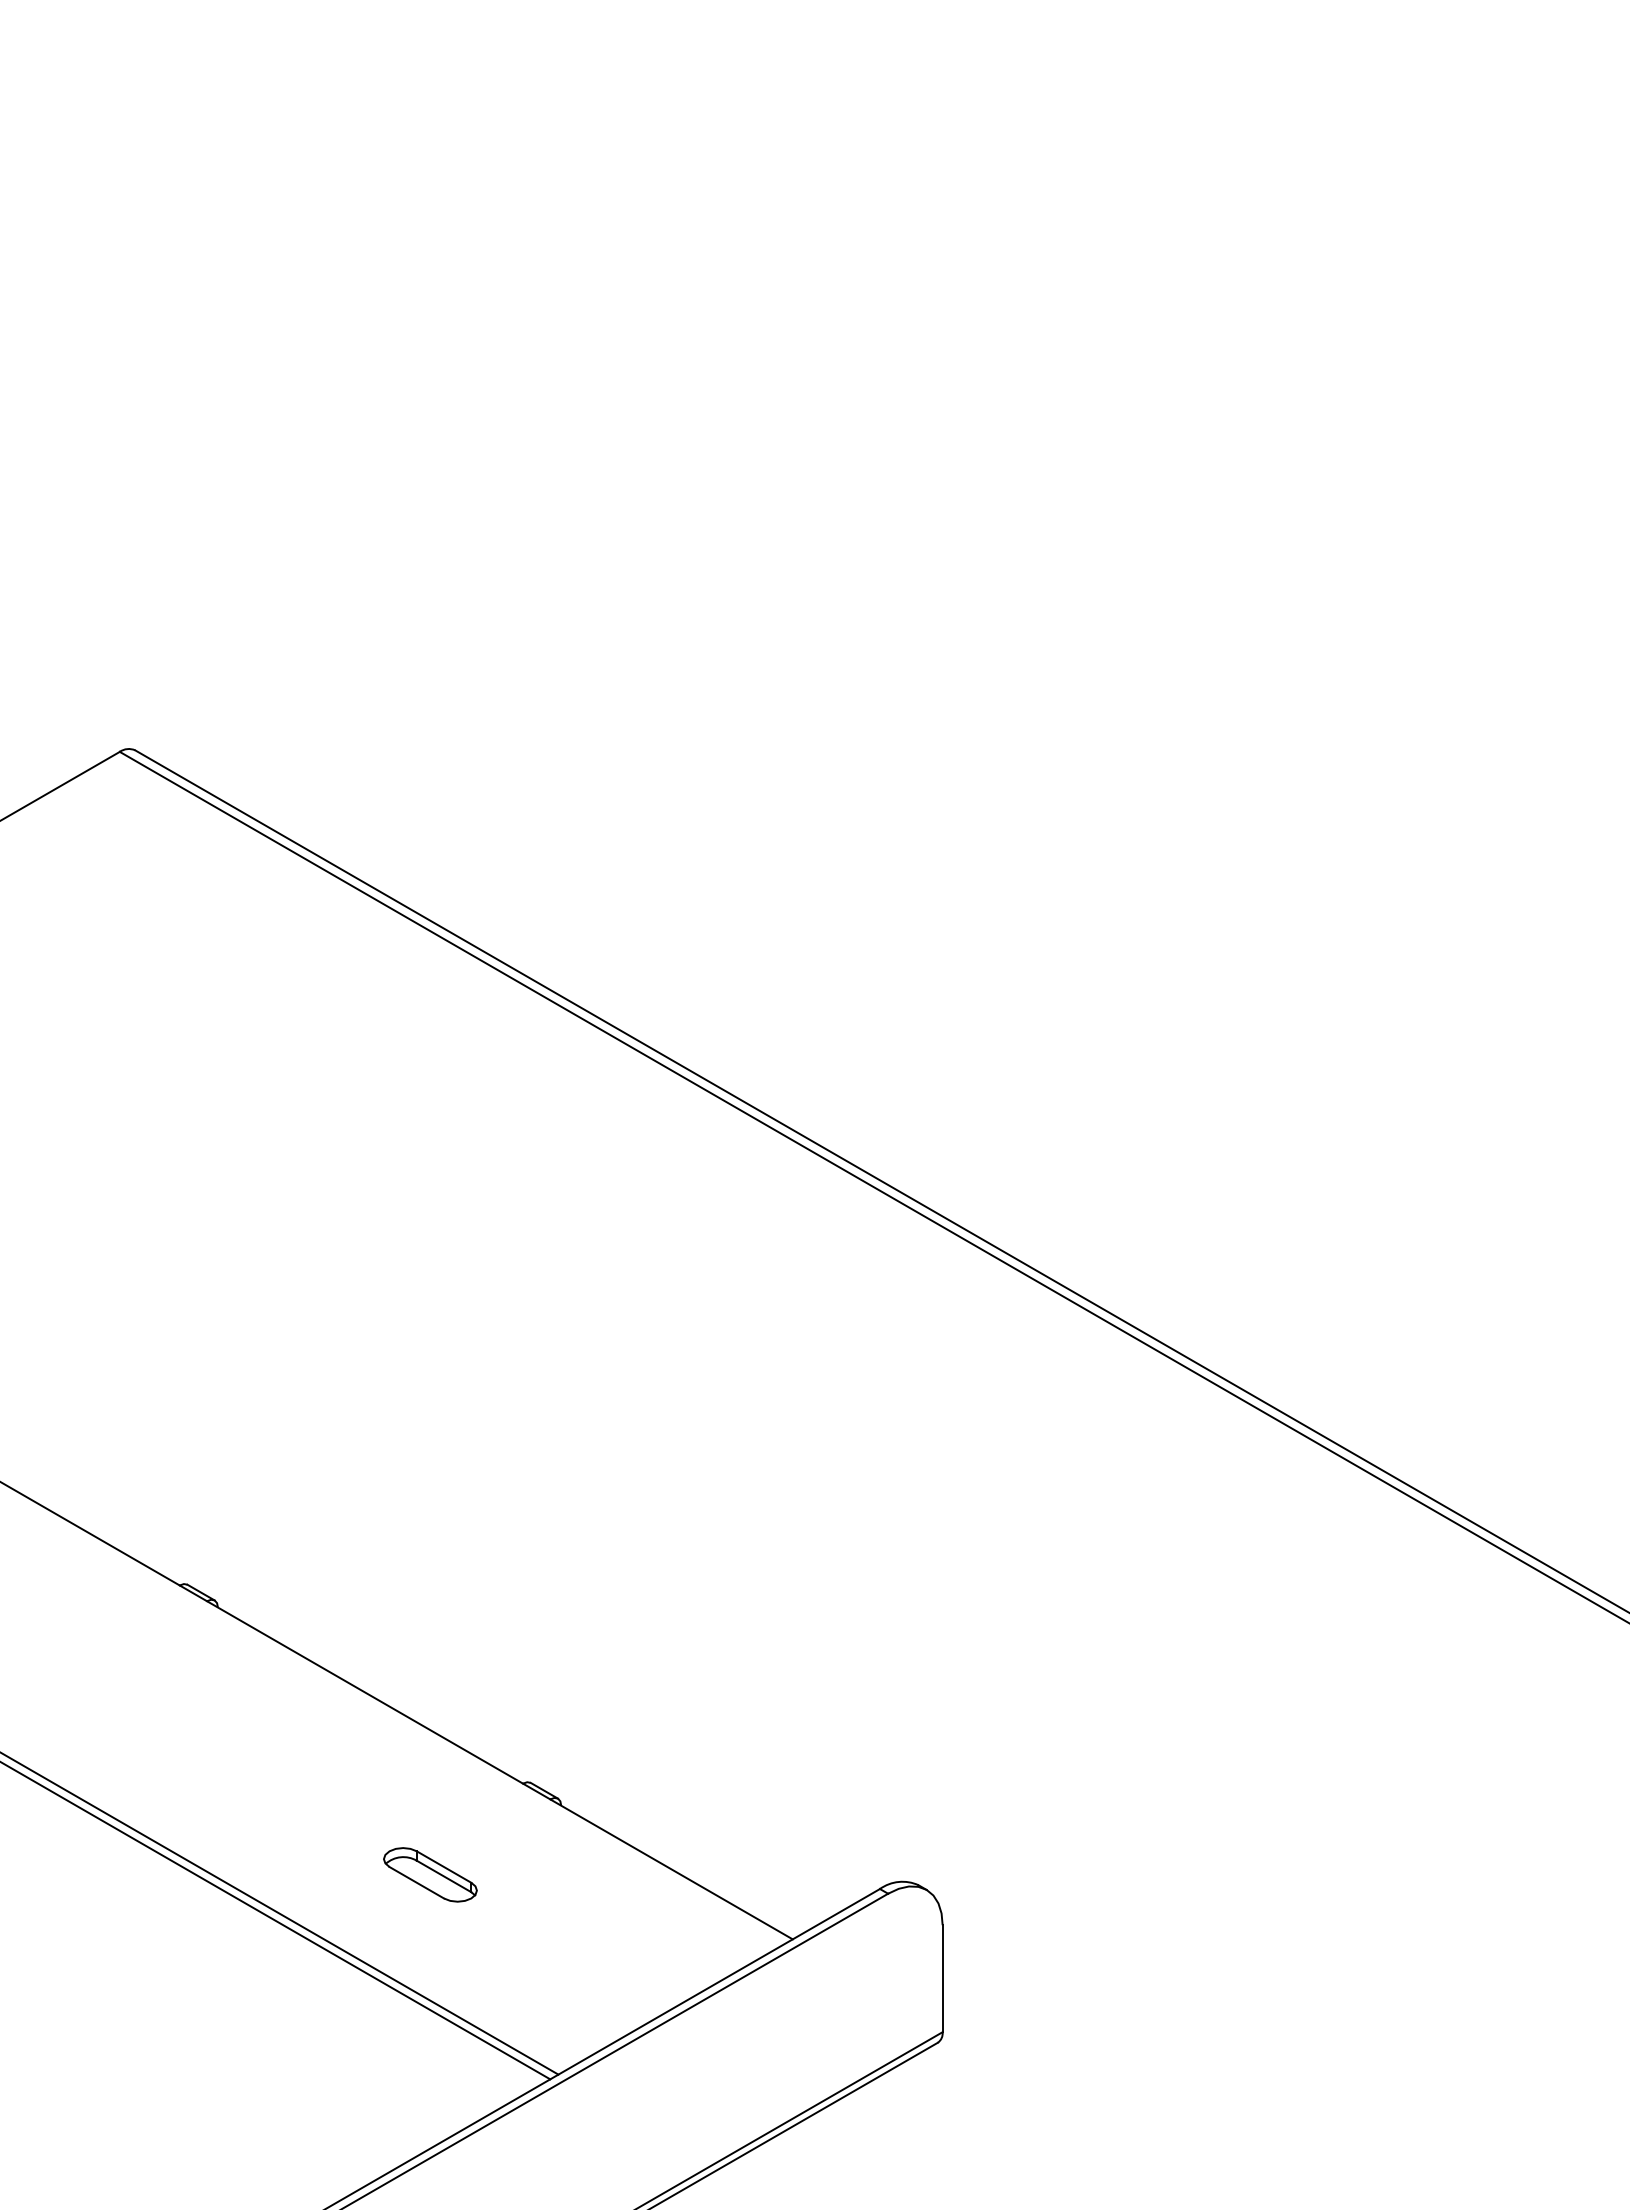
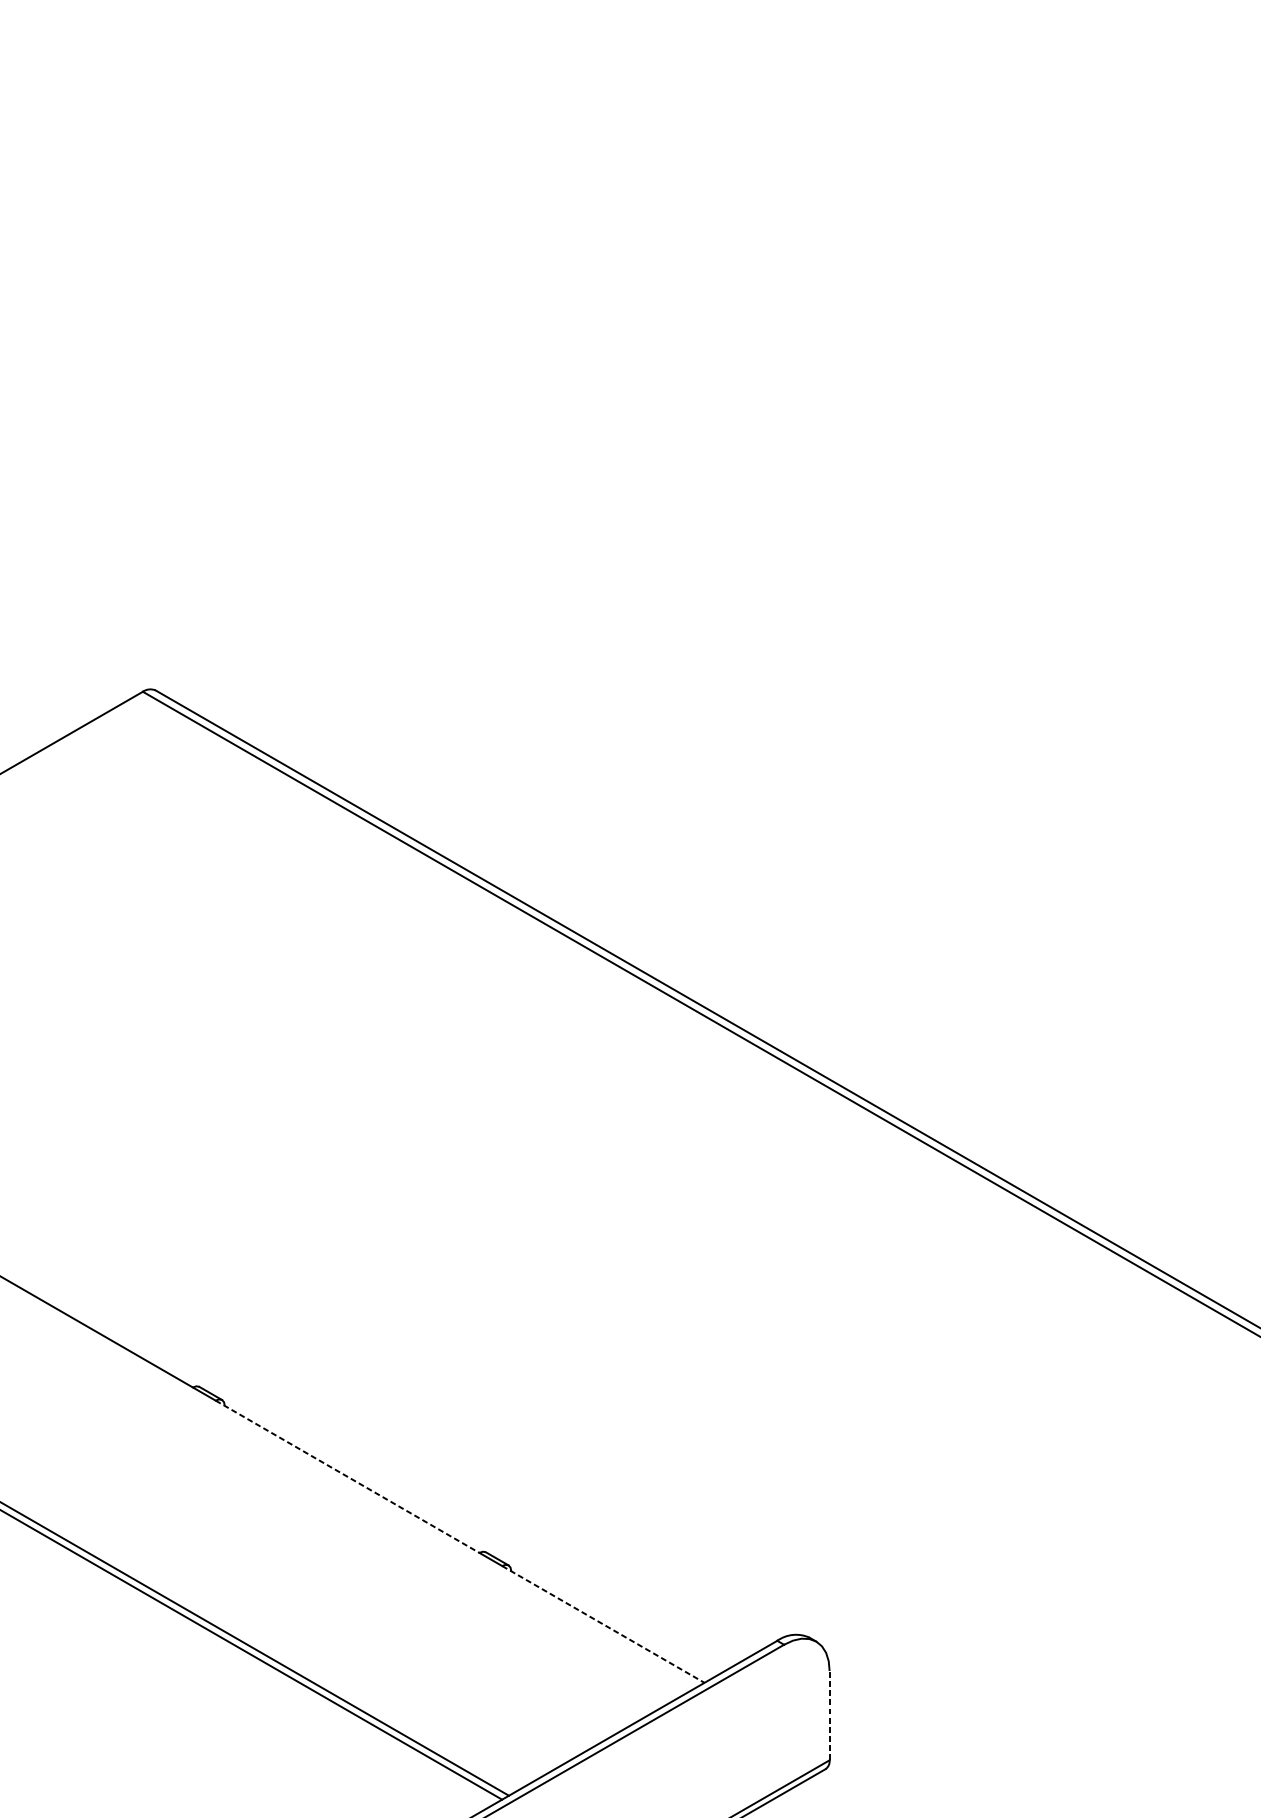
line: (365, 1692) -> (347, 1476), solid -> dashed
line: (671, 1869) -> (603, 1624), solid -> dashed
part: (430, 1874) -> (402, 1628), removed
line: (942, 1978) -> (829, 1715), solid -> dashed

